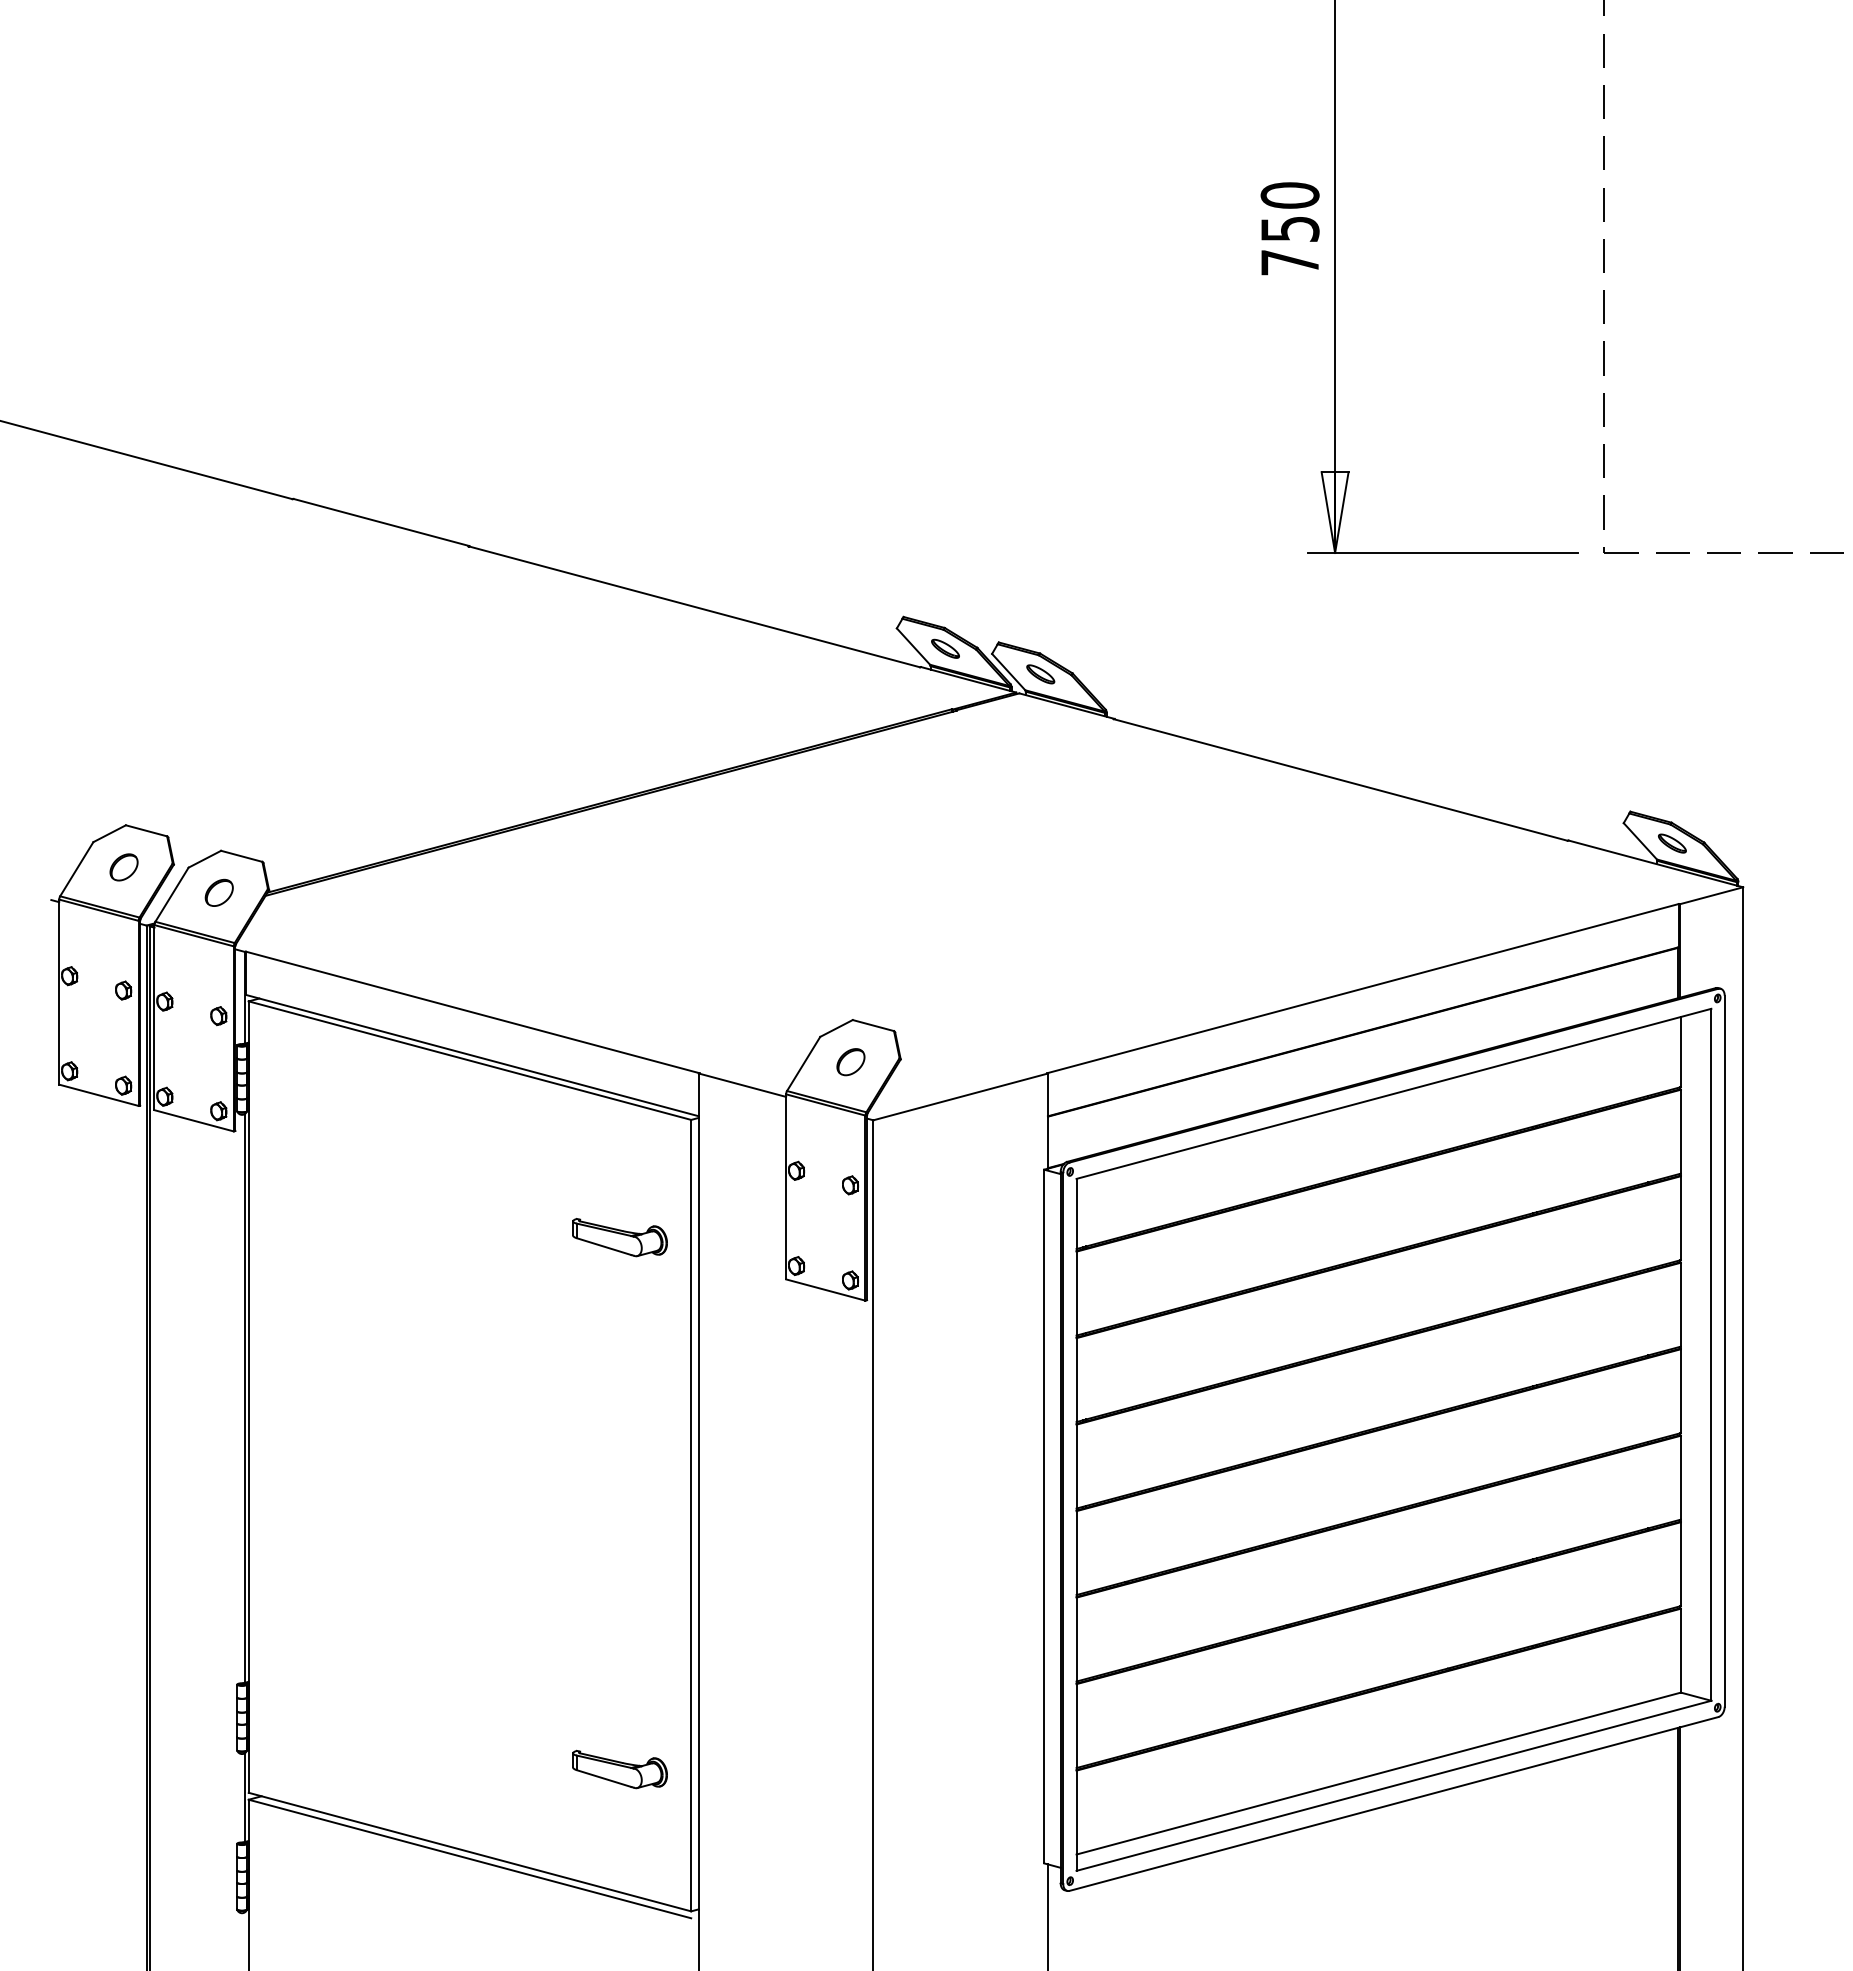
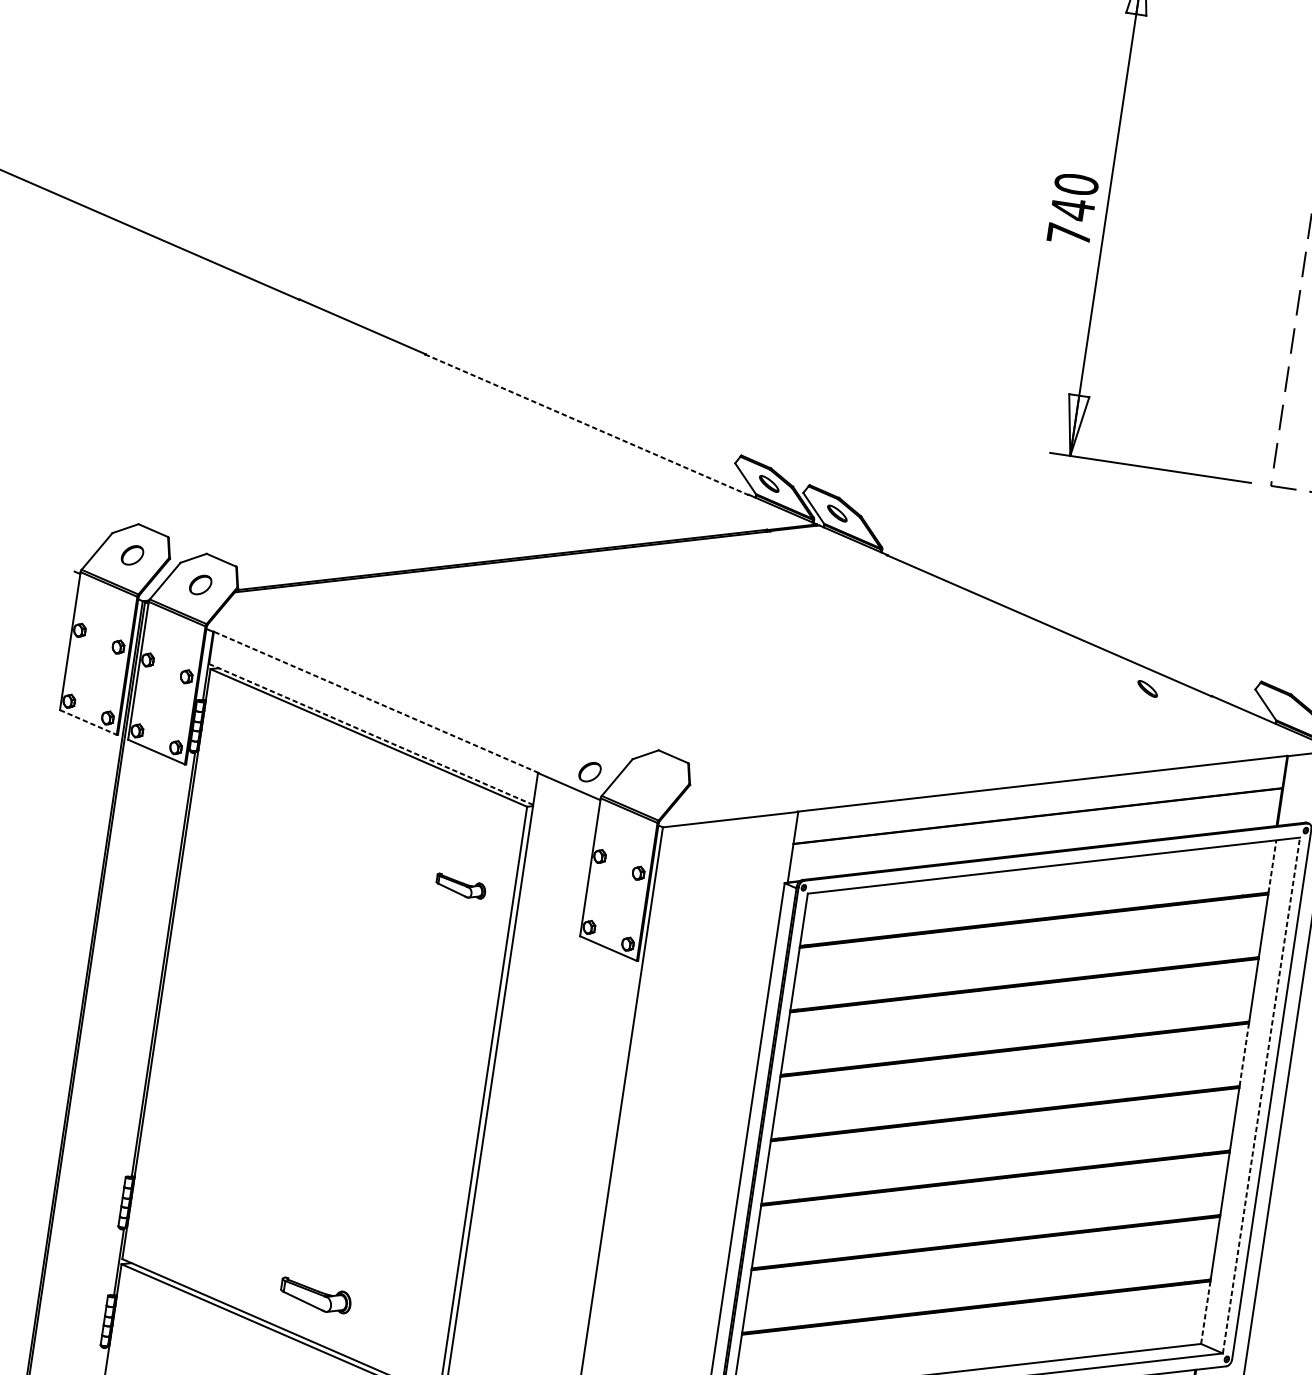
text: (1290, 229) -> (1073, 209), 750 -> 740
line: (694, 606) -> (586, 424), solid -> dashed
part: (1672, 843) -> (1147, 688), moved
line: (472, 1012) -> (376, 702), solid -> dashed
line: (1680, 1051) -> (1272, 866), solid -> dashed
line: (471, 1055) -> (370, 734), solid -> dashed
part: (850, 1062) -> (589, 772), moved
line: (99, 1095) -> (88, 722), solid -> dashed
part: (619, 1237) -> (460, 886), size x0.7
line: (1680, 1304) -> (1244, 1054), solid -> dashed
line: (1711, 1354) -> (1261, 1095), solid -> dashed
line: (1680, 1650) -> (1205, 1312), solid -> dashed
part: (619, 1769) -> (315, 1296), moved

